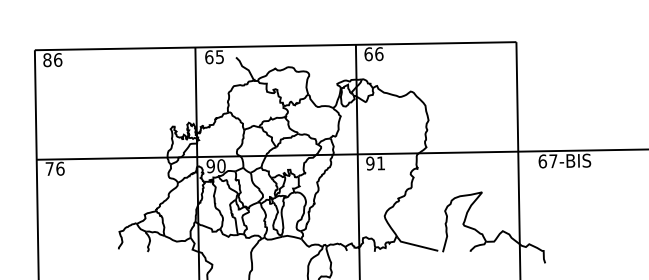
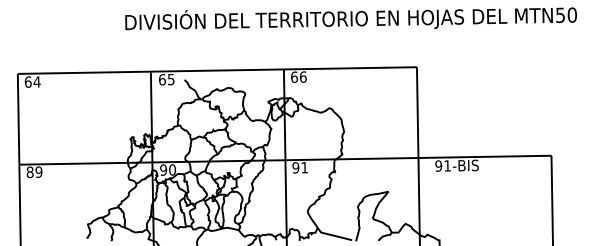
text: (52, 59) -> (32, 81), 86 -> 64
text: (547, 160) -> (442, 165), 67-BIS -> 91-BIS
text: (54, 169) -> (34, 172), 76 -> 89

